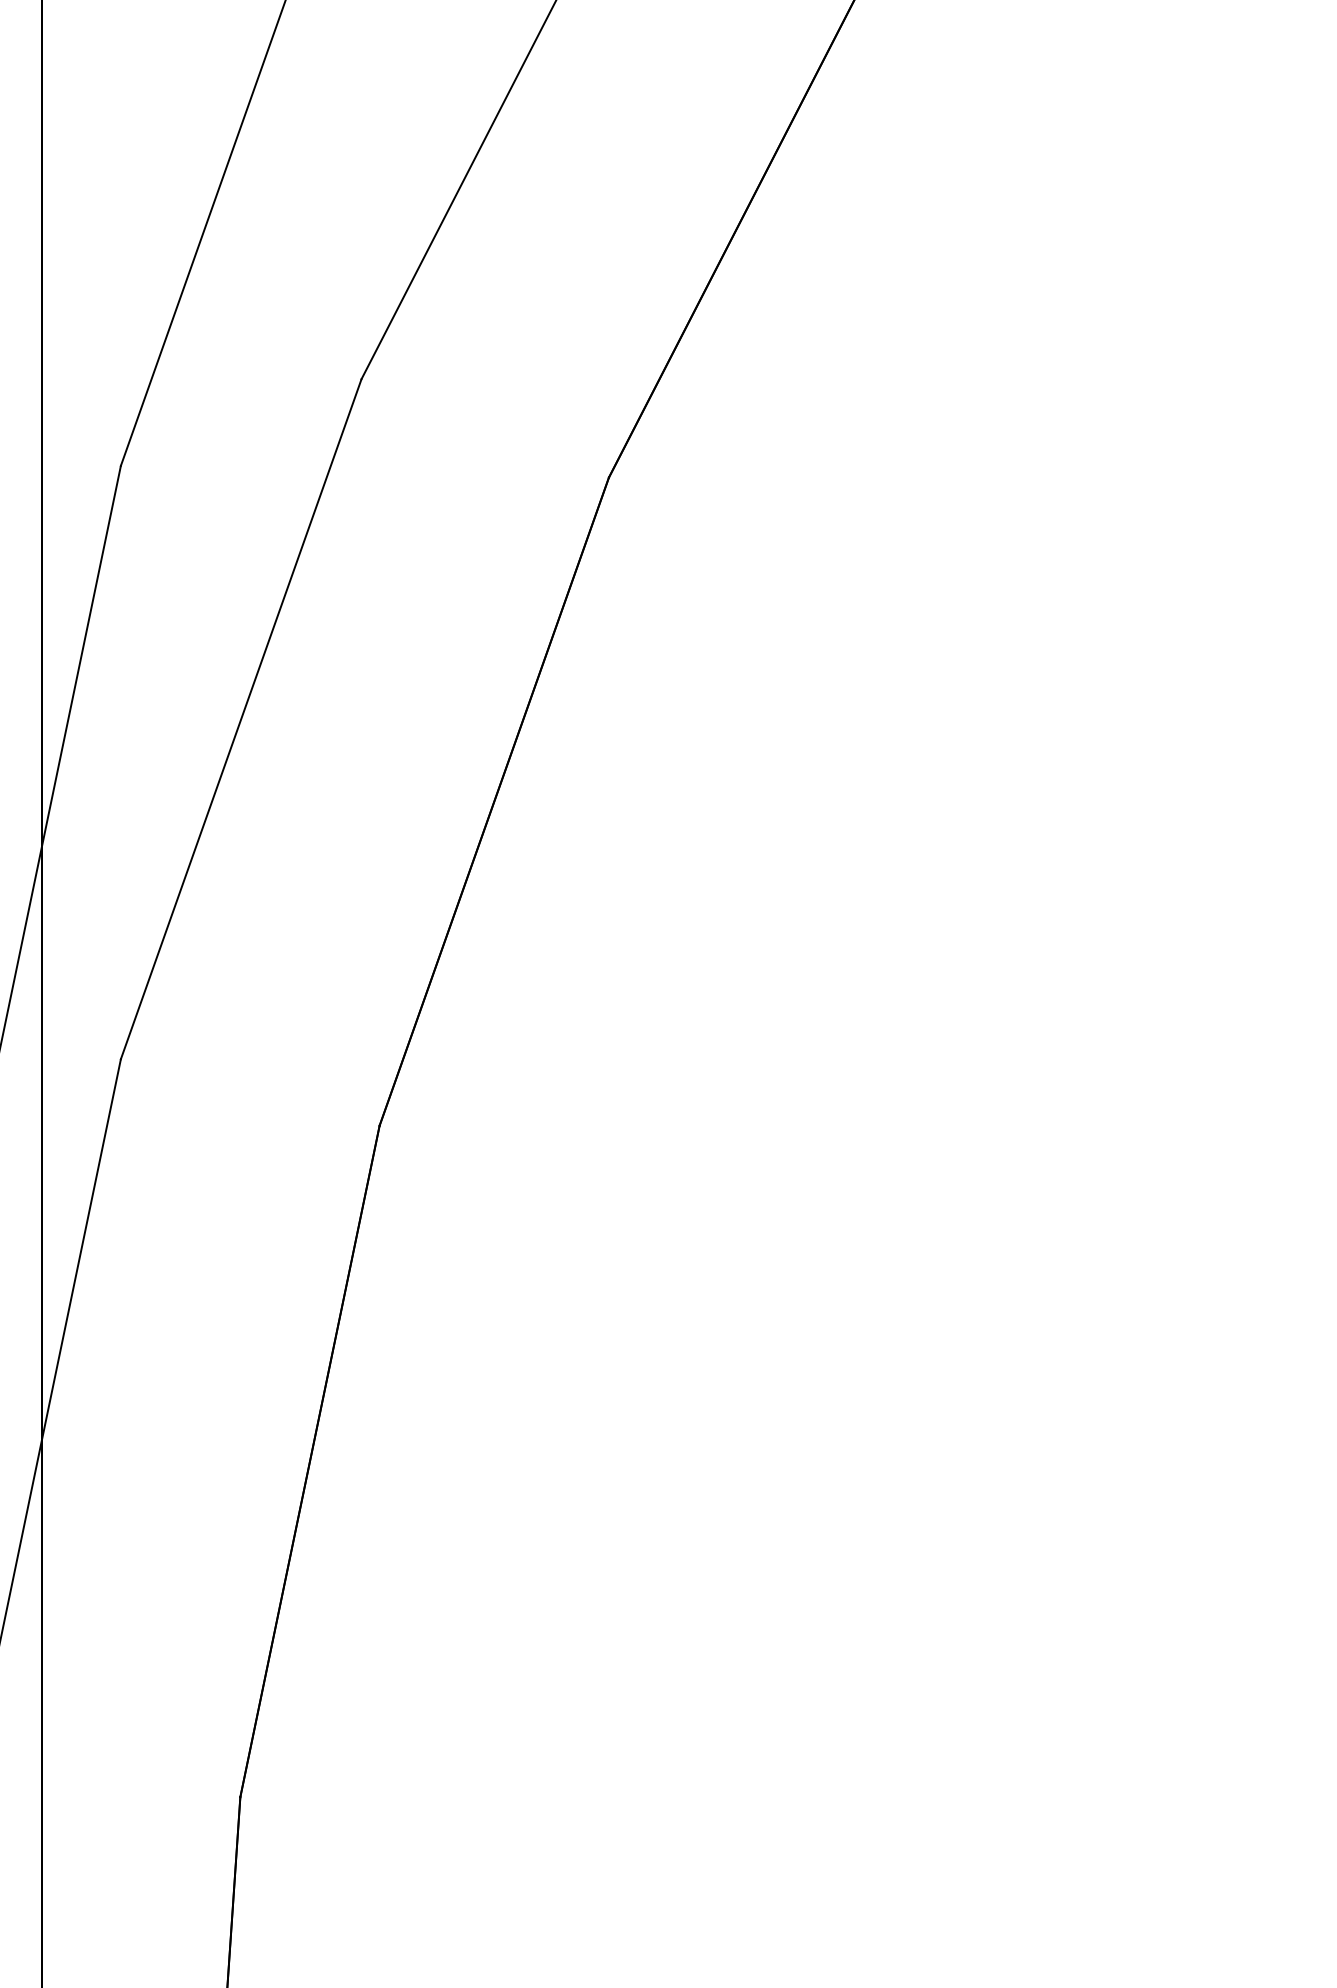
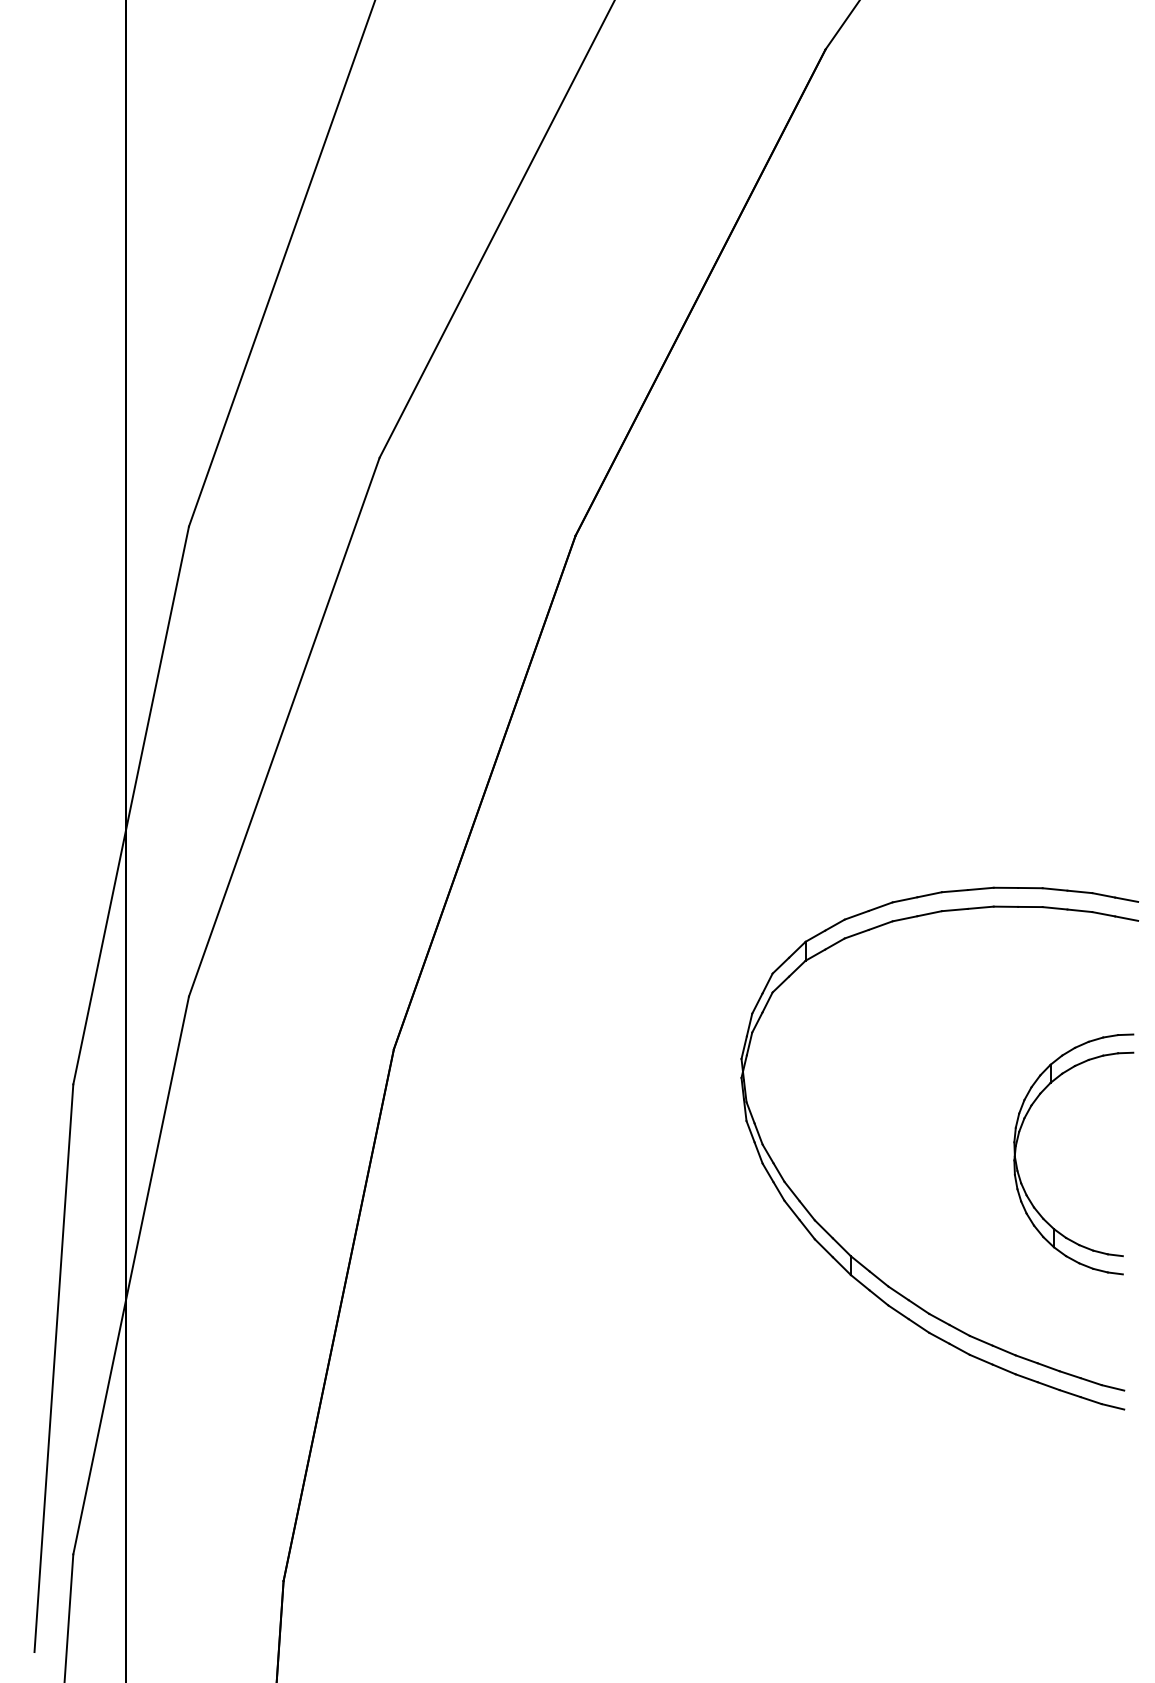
part: (1161, 1251) -> (1013, 1148), added

